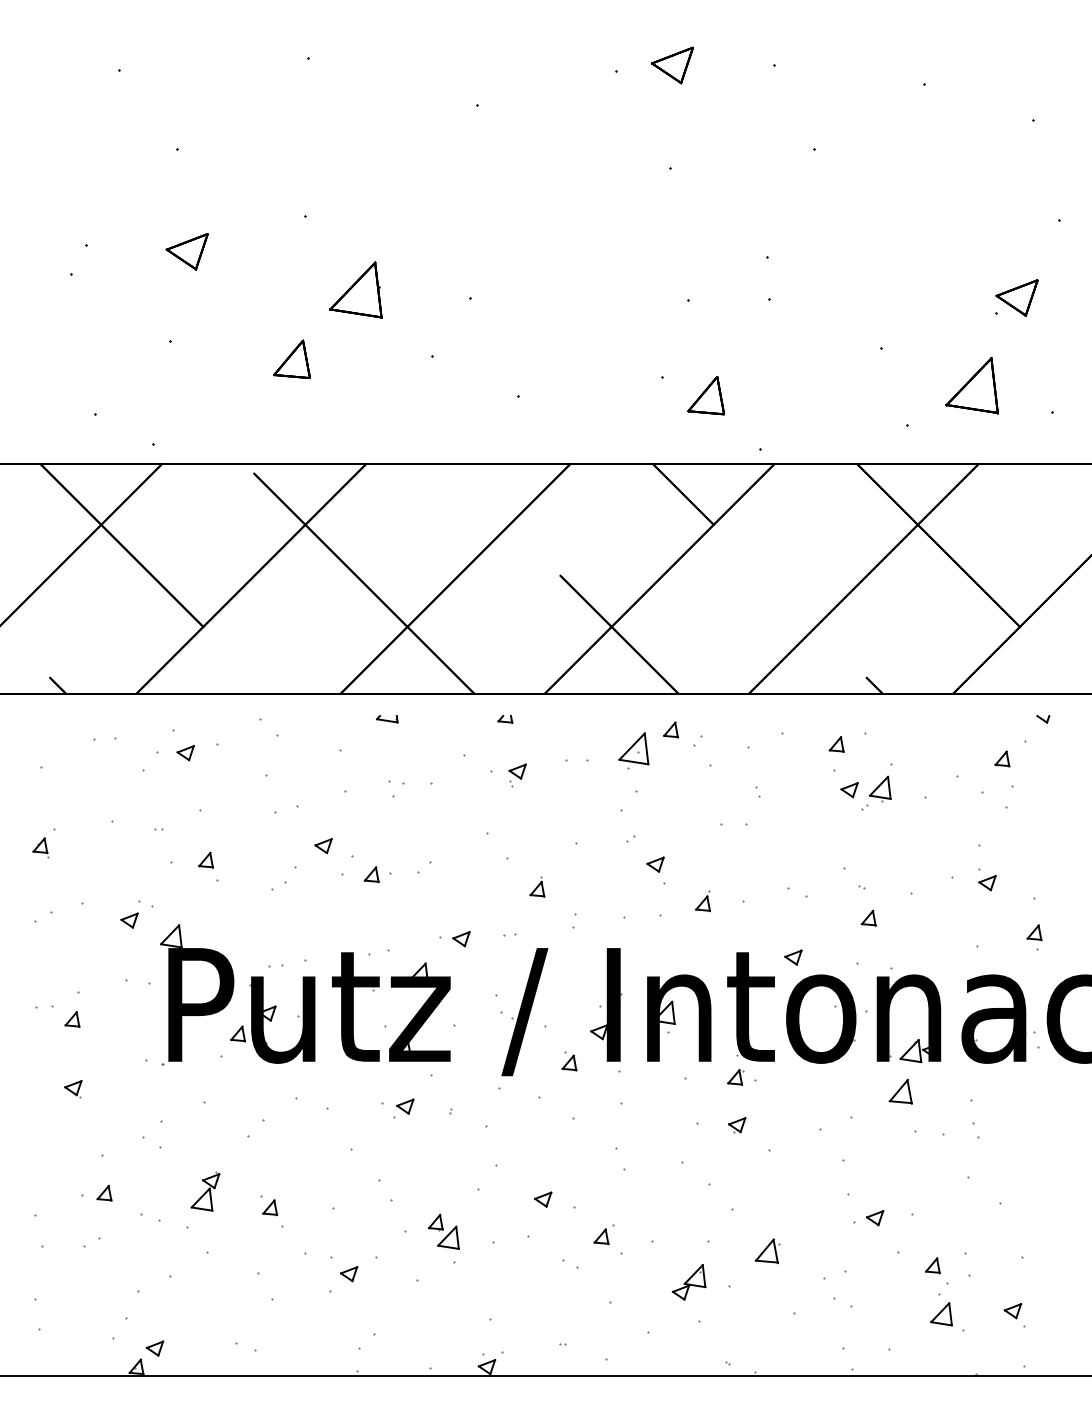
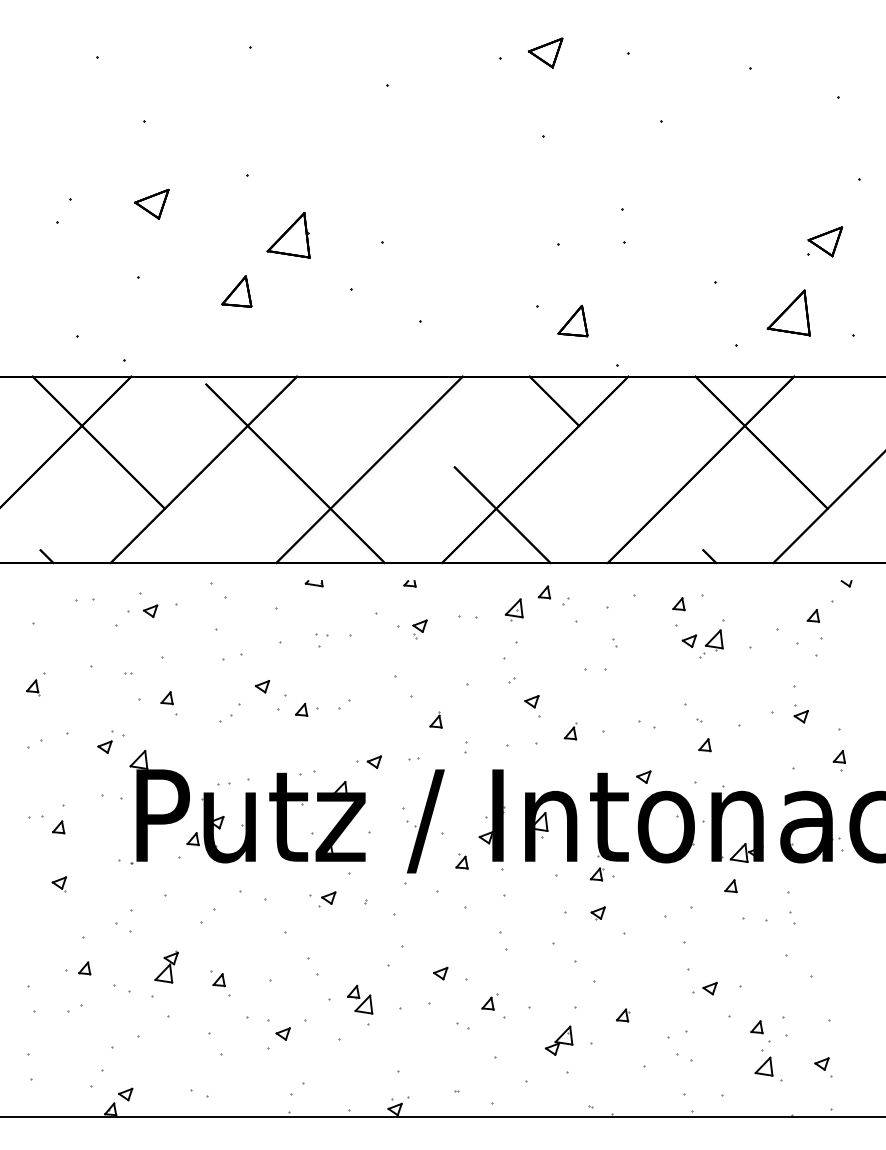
part: (632, 751) -> (513, 609), size x0.71
part: (900, 1092) -> (730, 886), size x0.62
part: (767, 1251) -> (622, 1015), size x0.62

